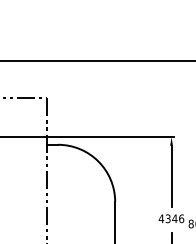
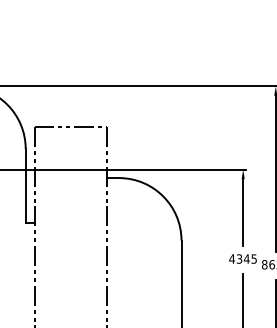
text: (181, 218) -> (254, 258), 4346 -> 4345

